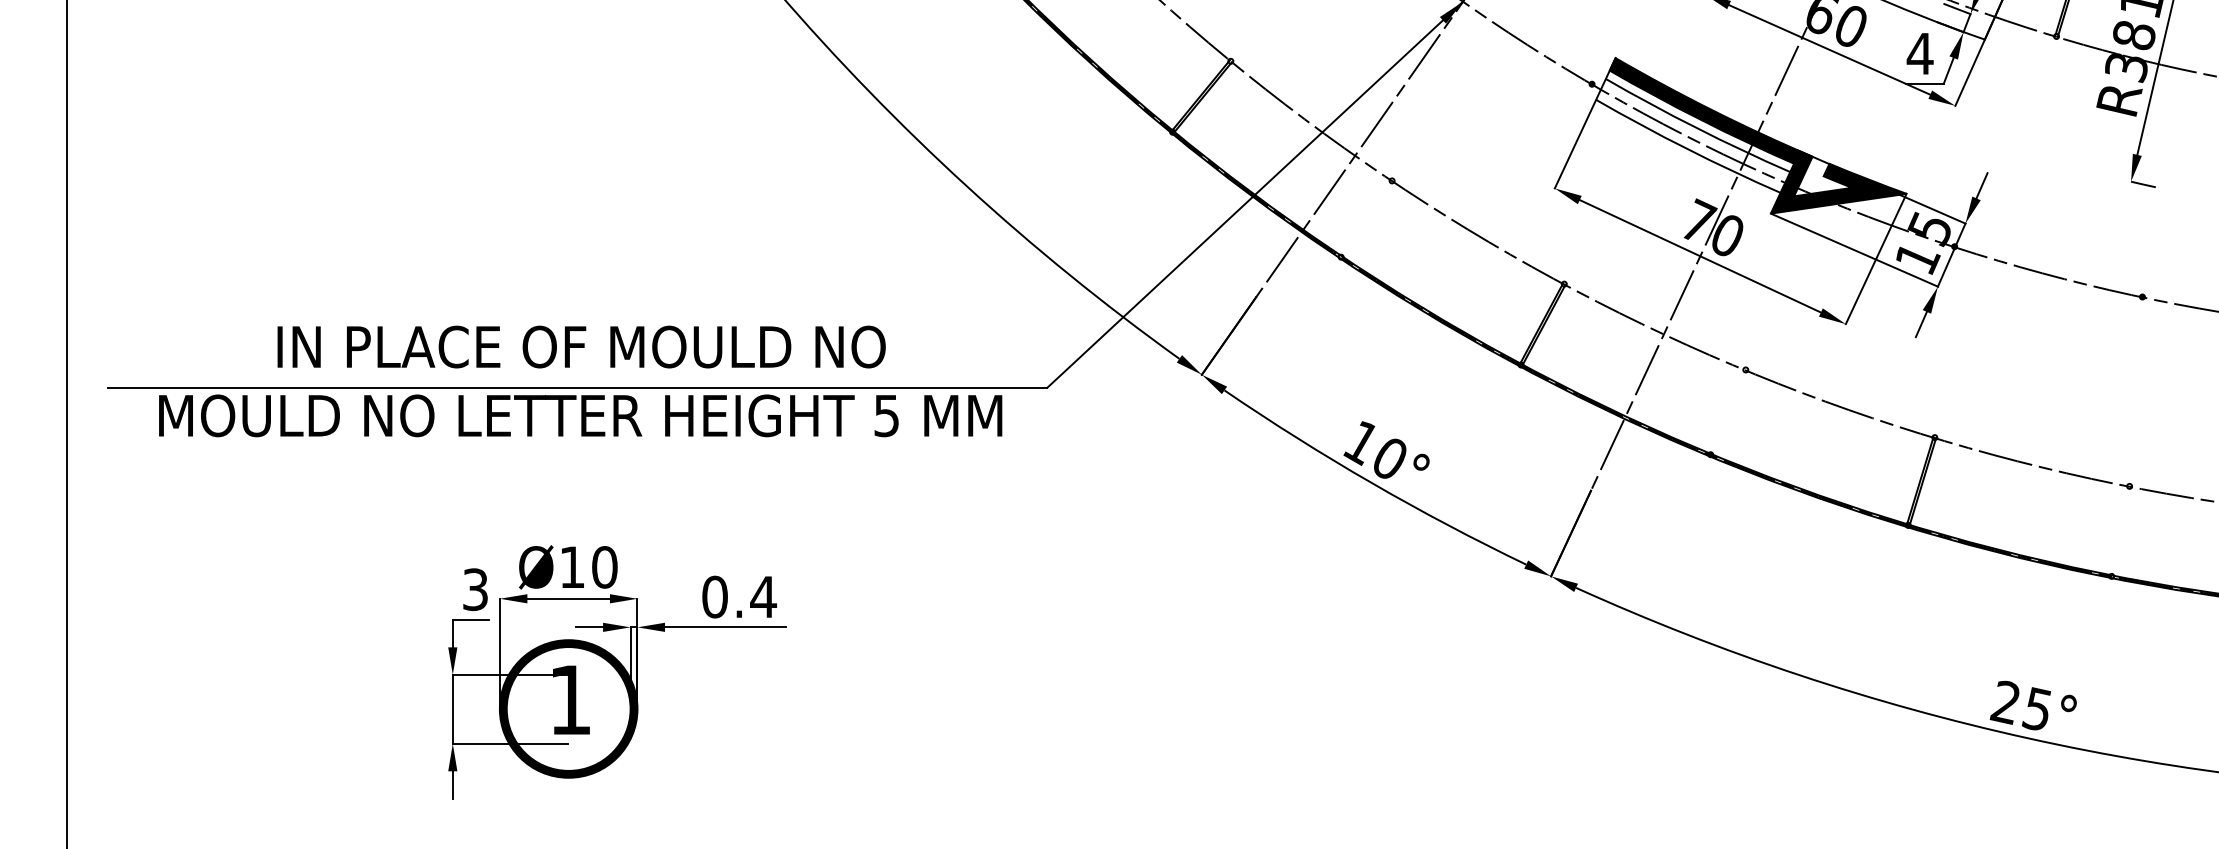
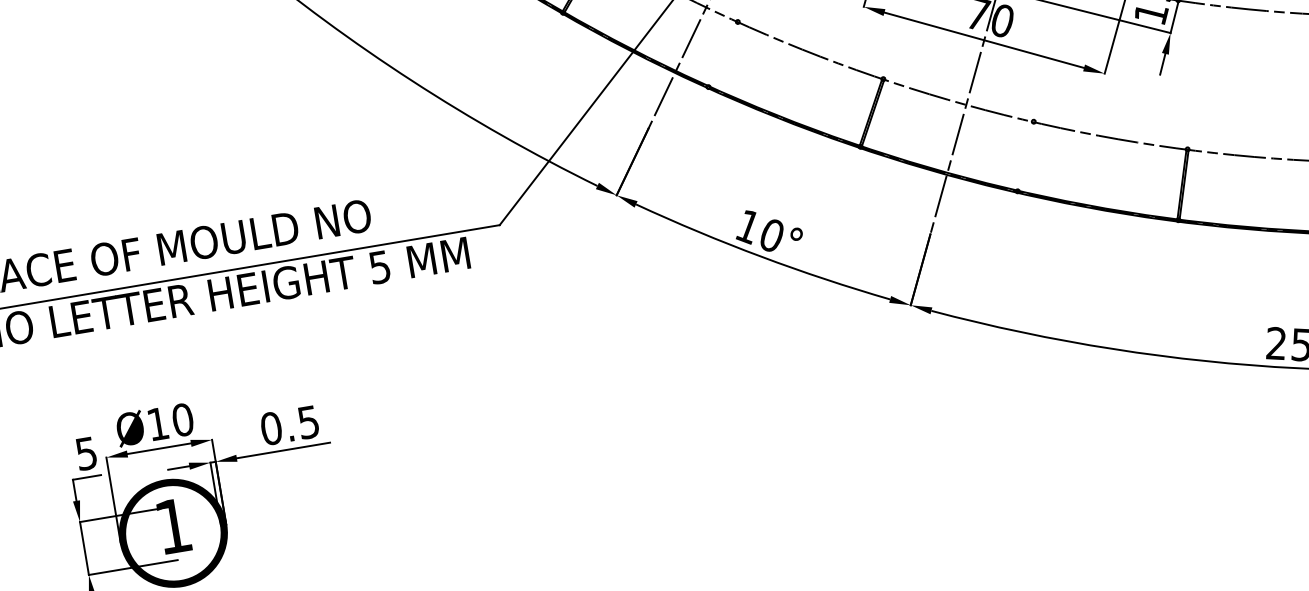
text: (475, 589) -> (86, 453), 3 -> 5
text: (763, 597) -> (308, 422), 0.4 -> 0.5

